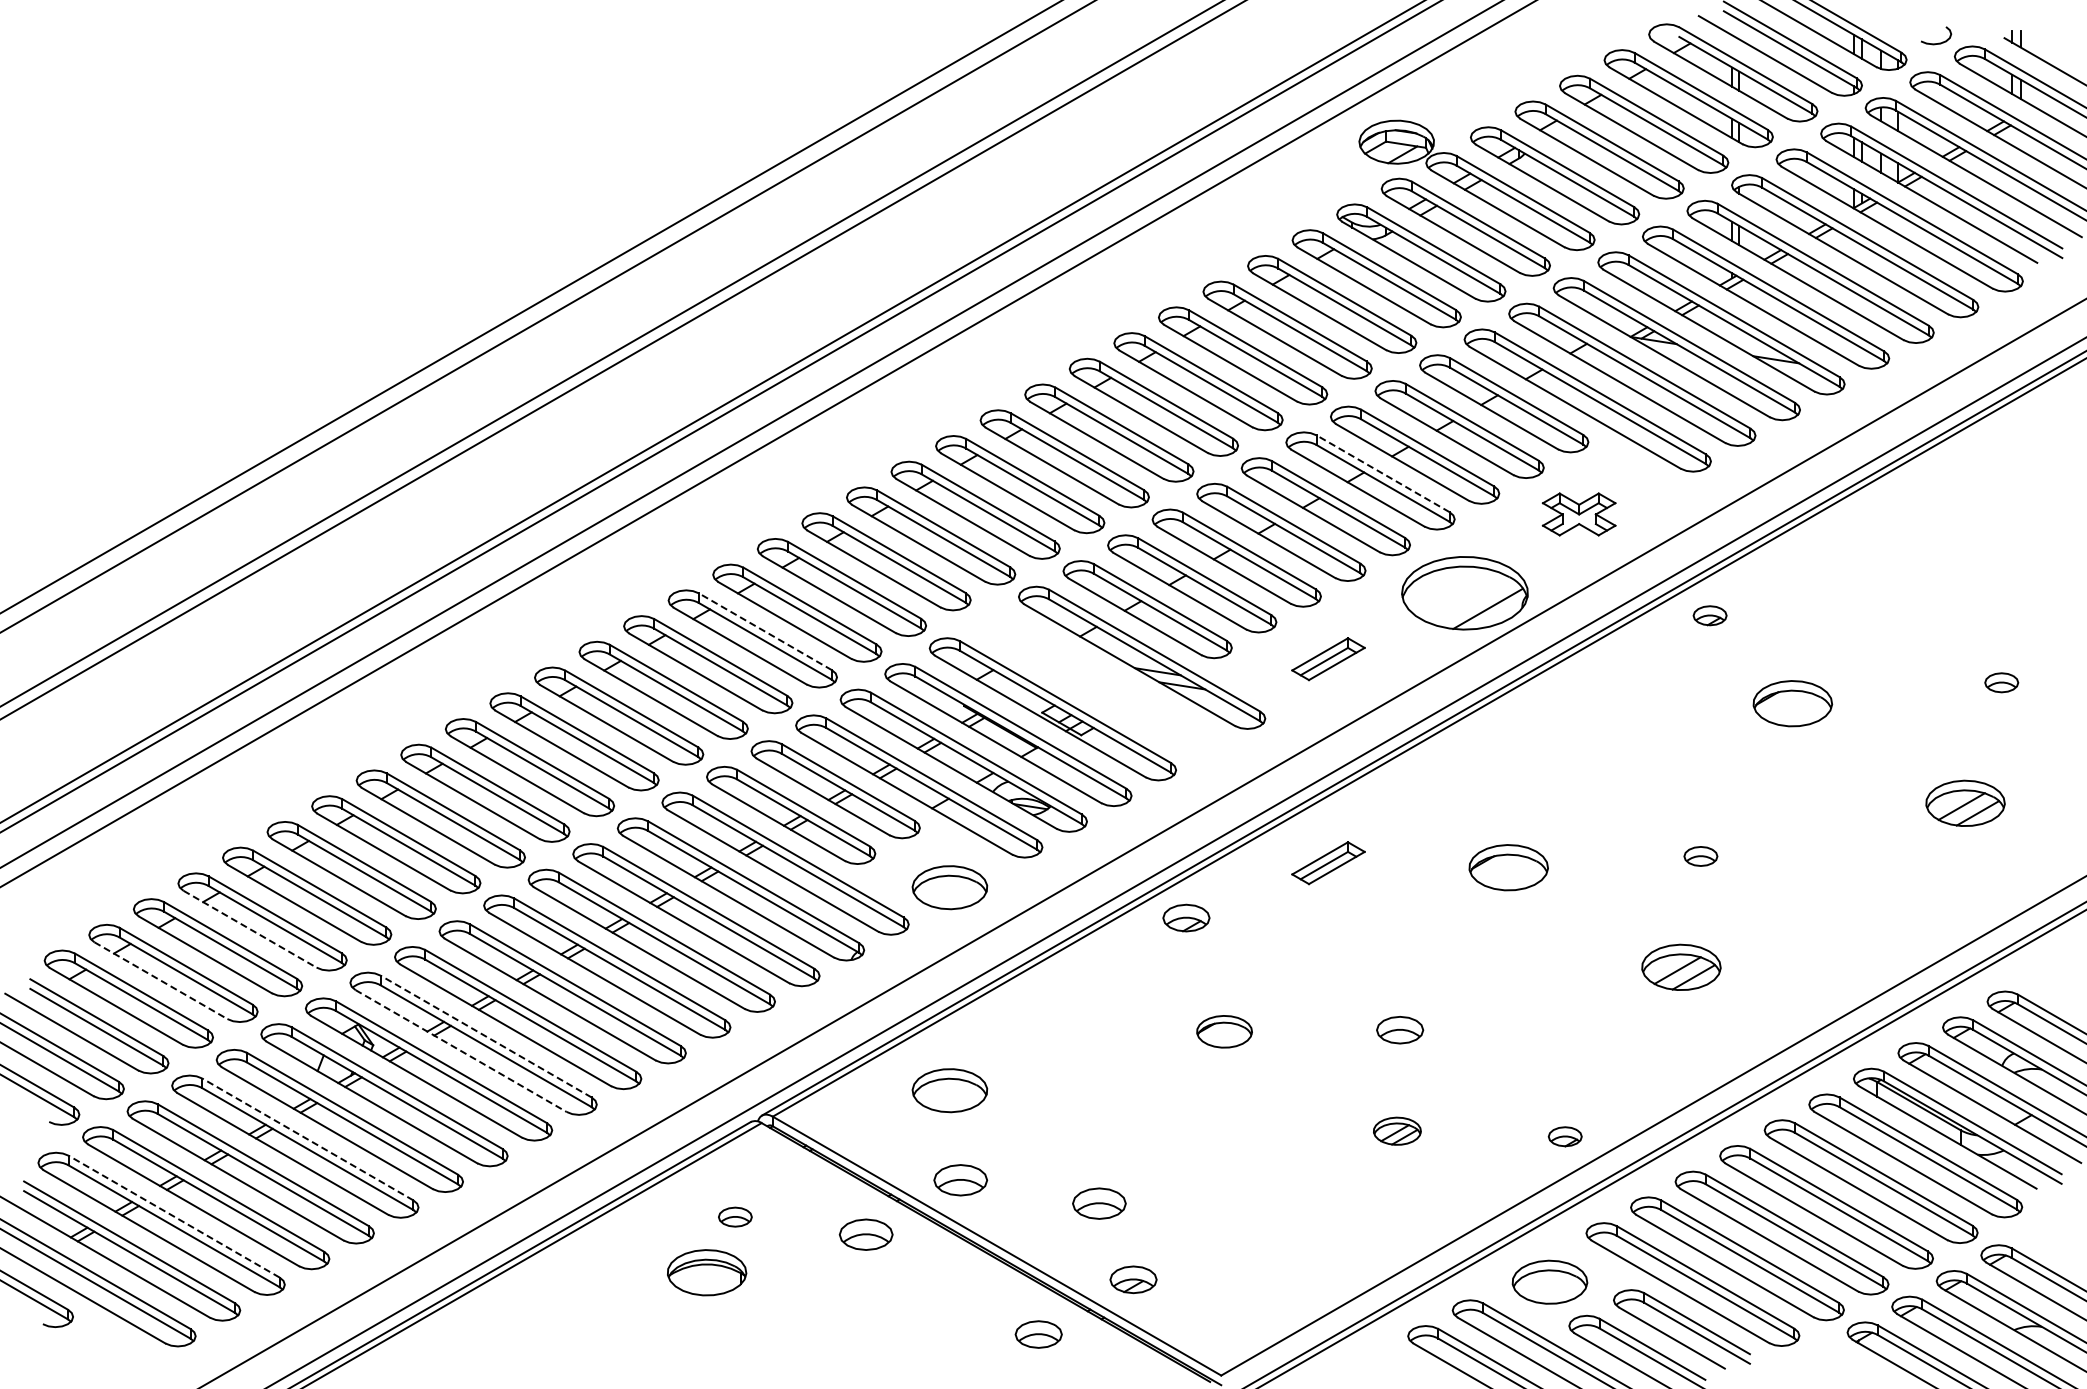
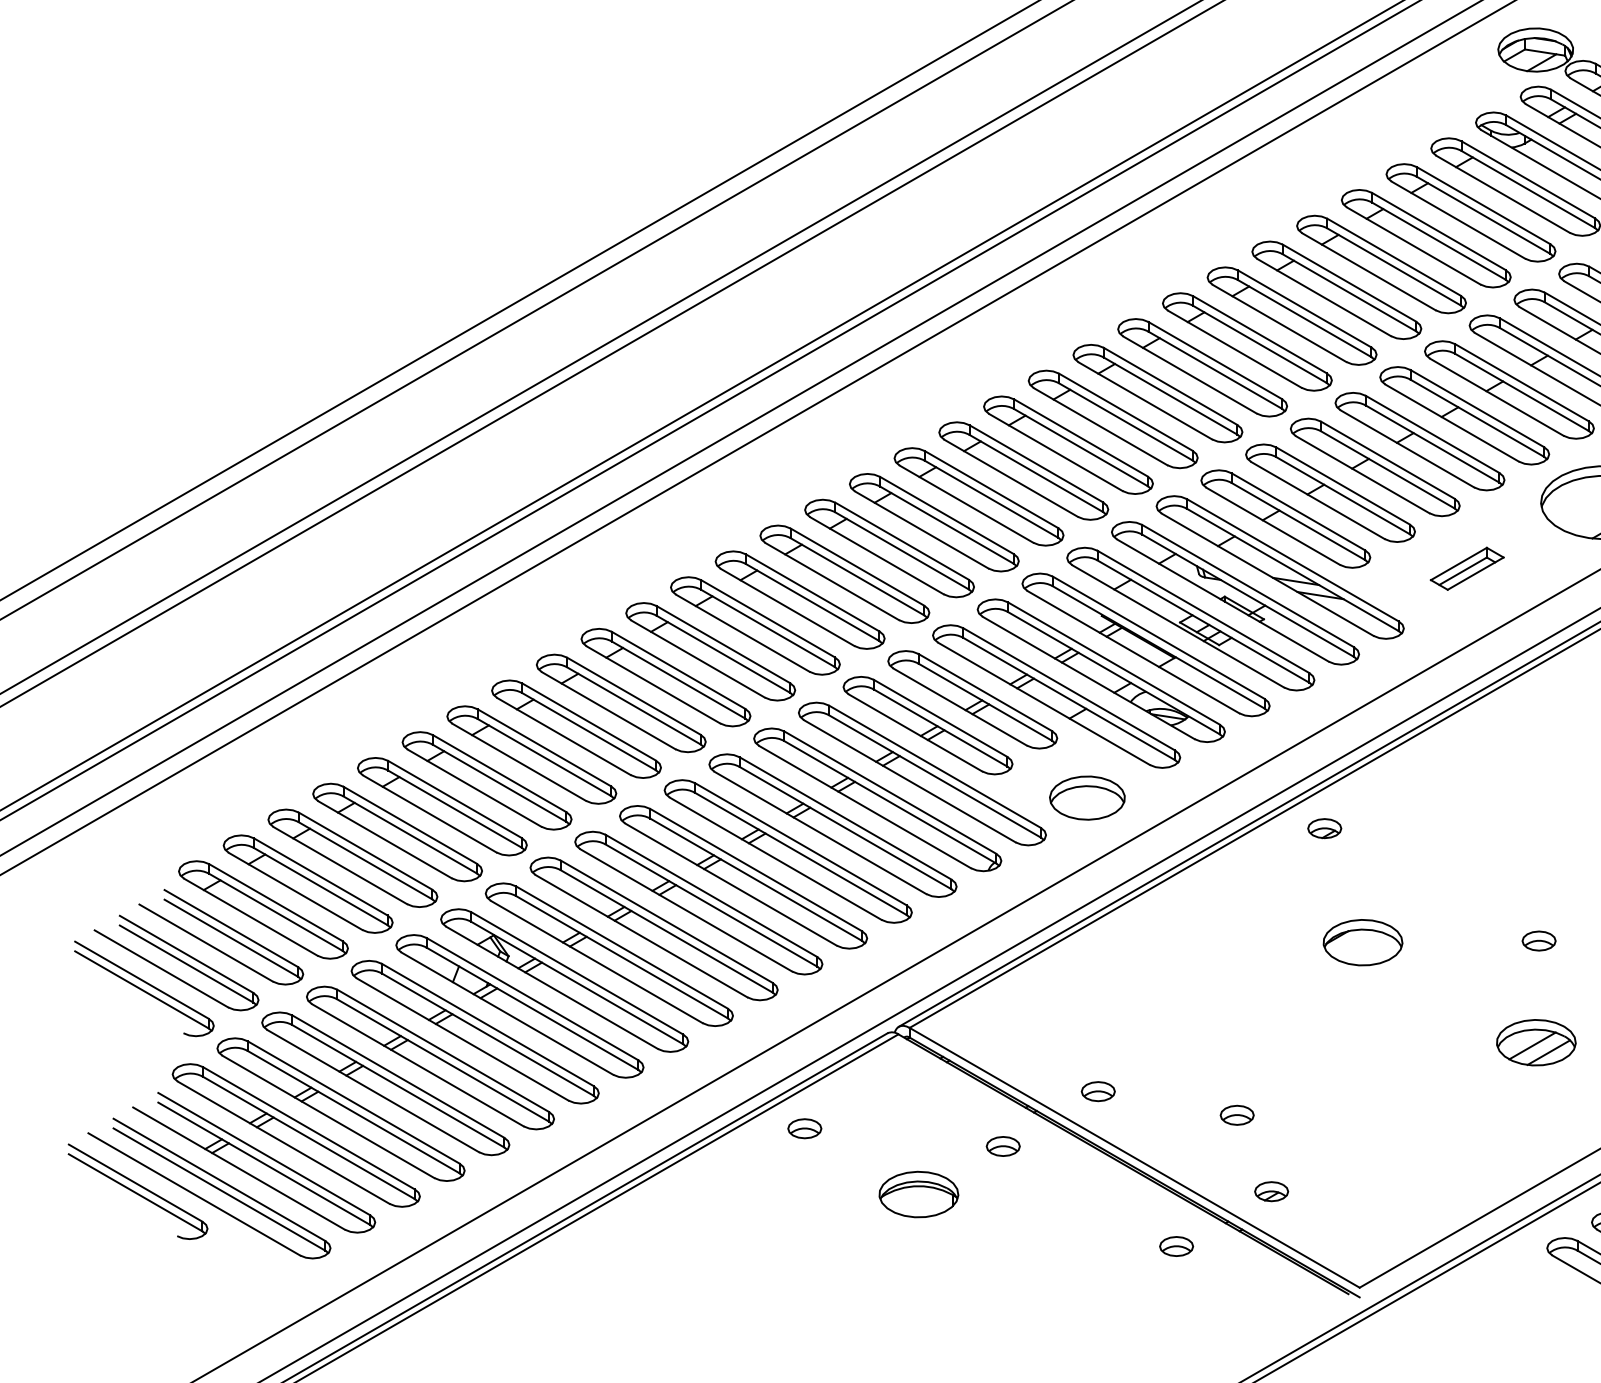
line: (1383, 473) -> (1522, 382), dashed -> solid
line: (765, 631) -> (902, 541), dashed -> solid
part: (1097, 683) -> (1235, 593), added
part: (1328, 863) -> (1467, 773), removed
part: (1186, 917) -> (1324, 828), size x0.71
line: (250, 929) -> (385, 840), dashed -> solid
line: (160, 980) -> (295, 891), dashed -> solid
part: (1399, 1029) -> (1538, 940), size x0.71
part: (1224, 1031) -> (1362, 942), size x1.43
line: (486, 1036) -> (622, 947), dashed -> solid
line: (461, 1051) -> (597, 962), dashed -> solid
part: (949, 1090) -> (1086, 1001), removed
part: (1397, 1130) -> (1536, 1041), size x1.67
line: (307, 1139) -> (442, 1050), dashed -> solid
part: (960, 1179) -> (1097, 1090), size x0.62
part: (1098, 1203) -> (1236, 1115), size x0.62
line: (174, 1216) -> (309, 1128), dashed -> solid
part: (735, 1216) -> (804, 1128), moved
part: (865, 1234) -> (1002, 1146), size x0.62
part: (707, 1272) -> (919, 1194), moved
part: (1133, 1279) -> (1271, 1191), size x0.71
part: (1038, 1334) -> (1176, 1246), size x0.71

